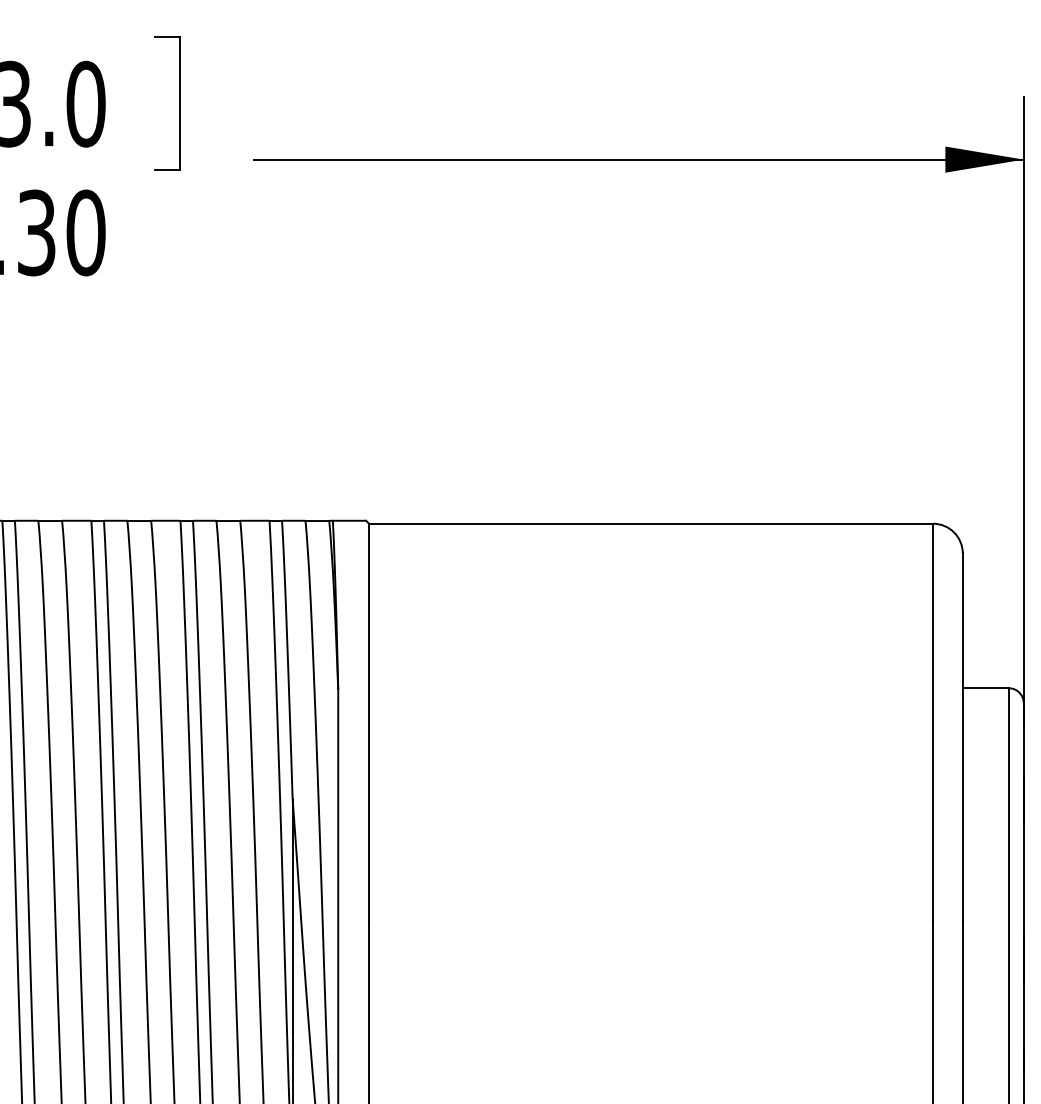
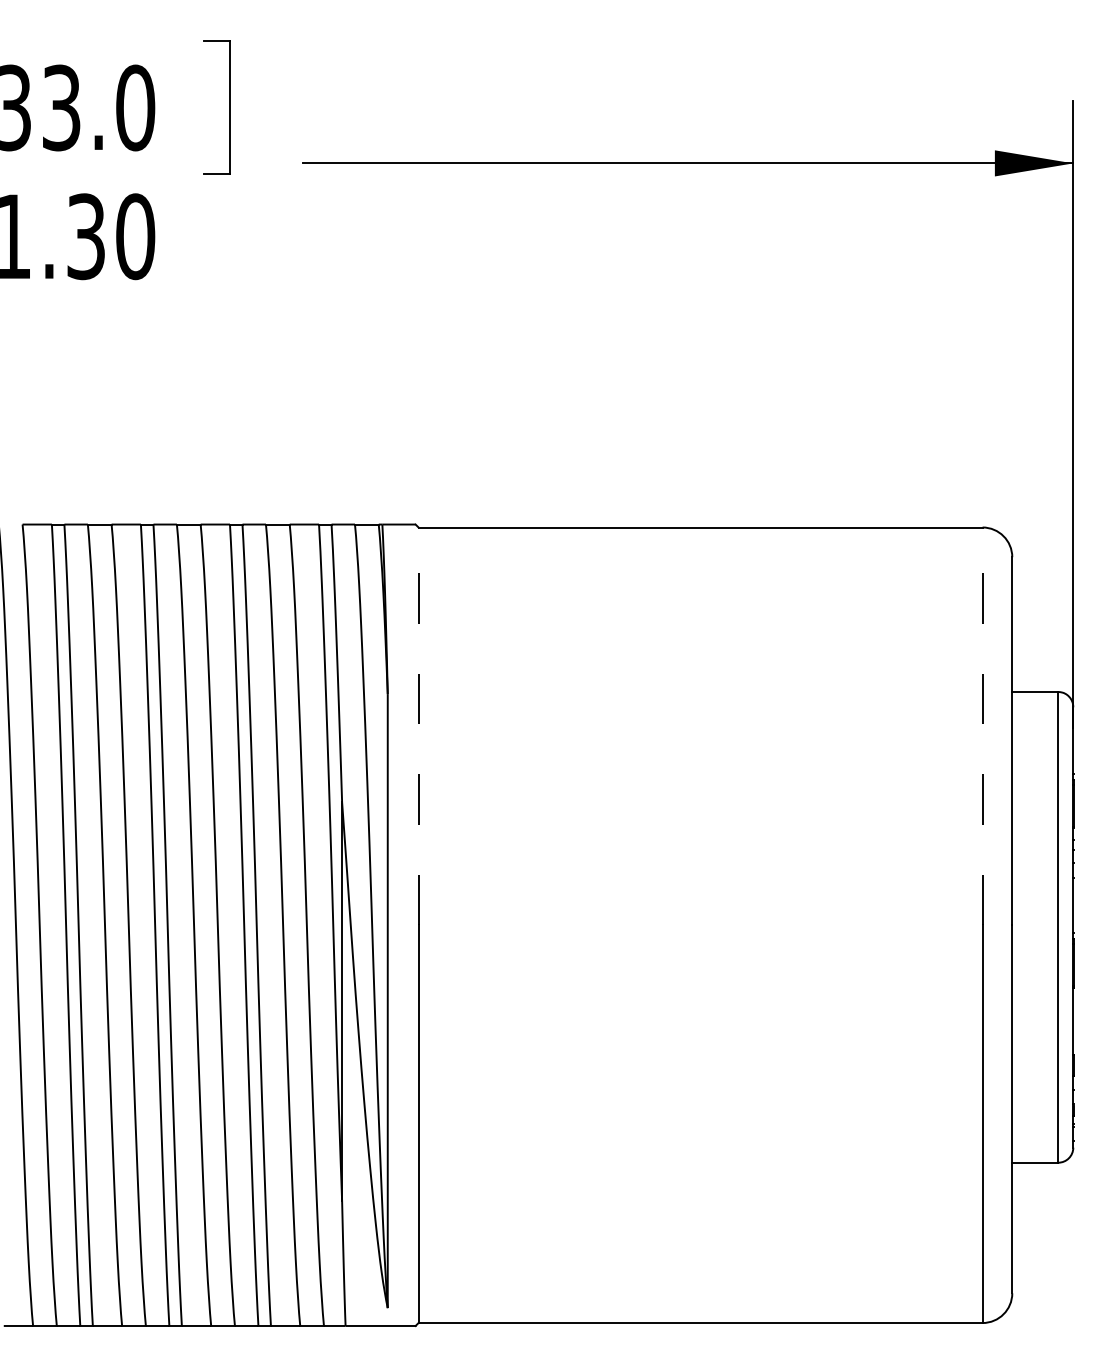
line: (369, 722) -> (418, 726), solid -> dashed
line: (933, 722) -> (982, 726), solid -> dashed

